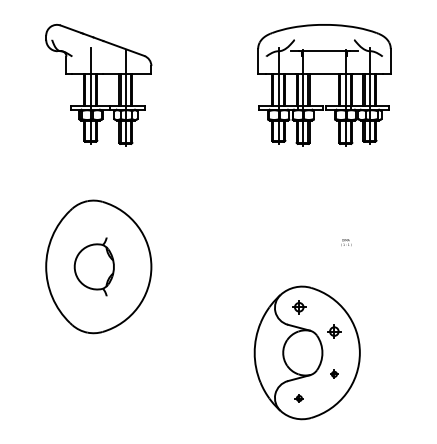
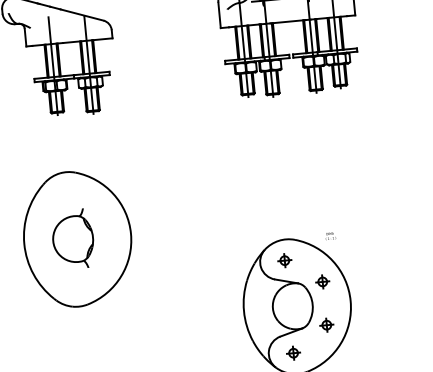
text: (346, 242) -> (330, 236), moved
part: (334, 374) -> (326, 325), size x1.67
part: (299, 398) -> (293, 353), size x1.67

